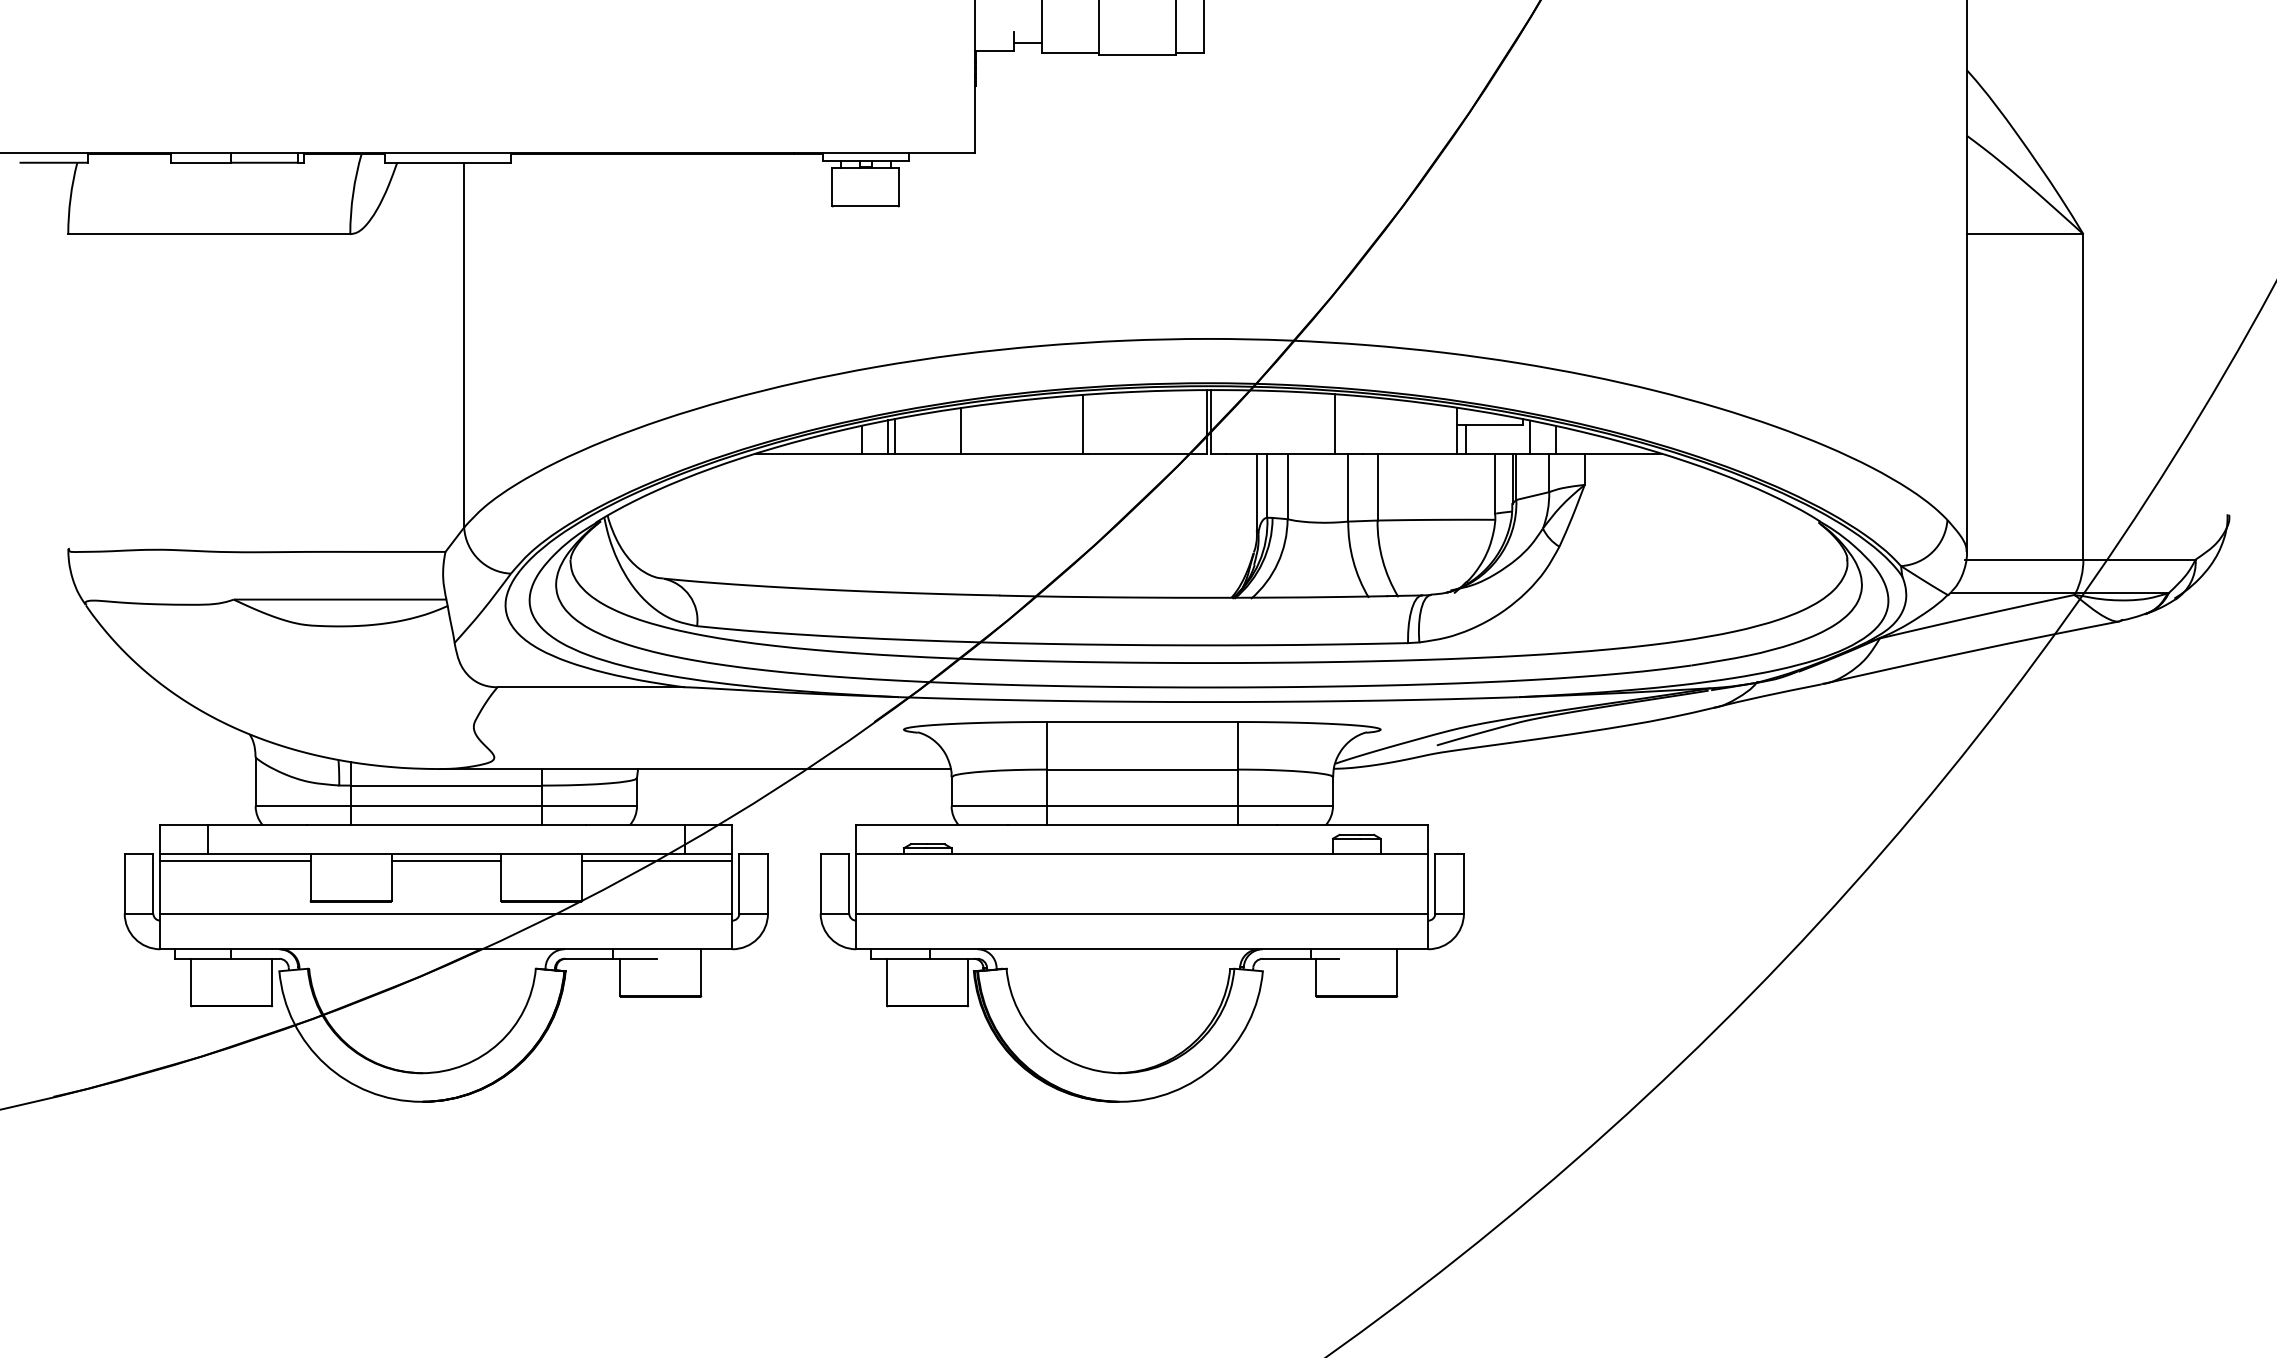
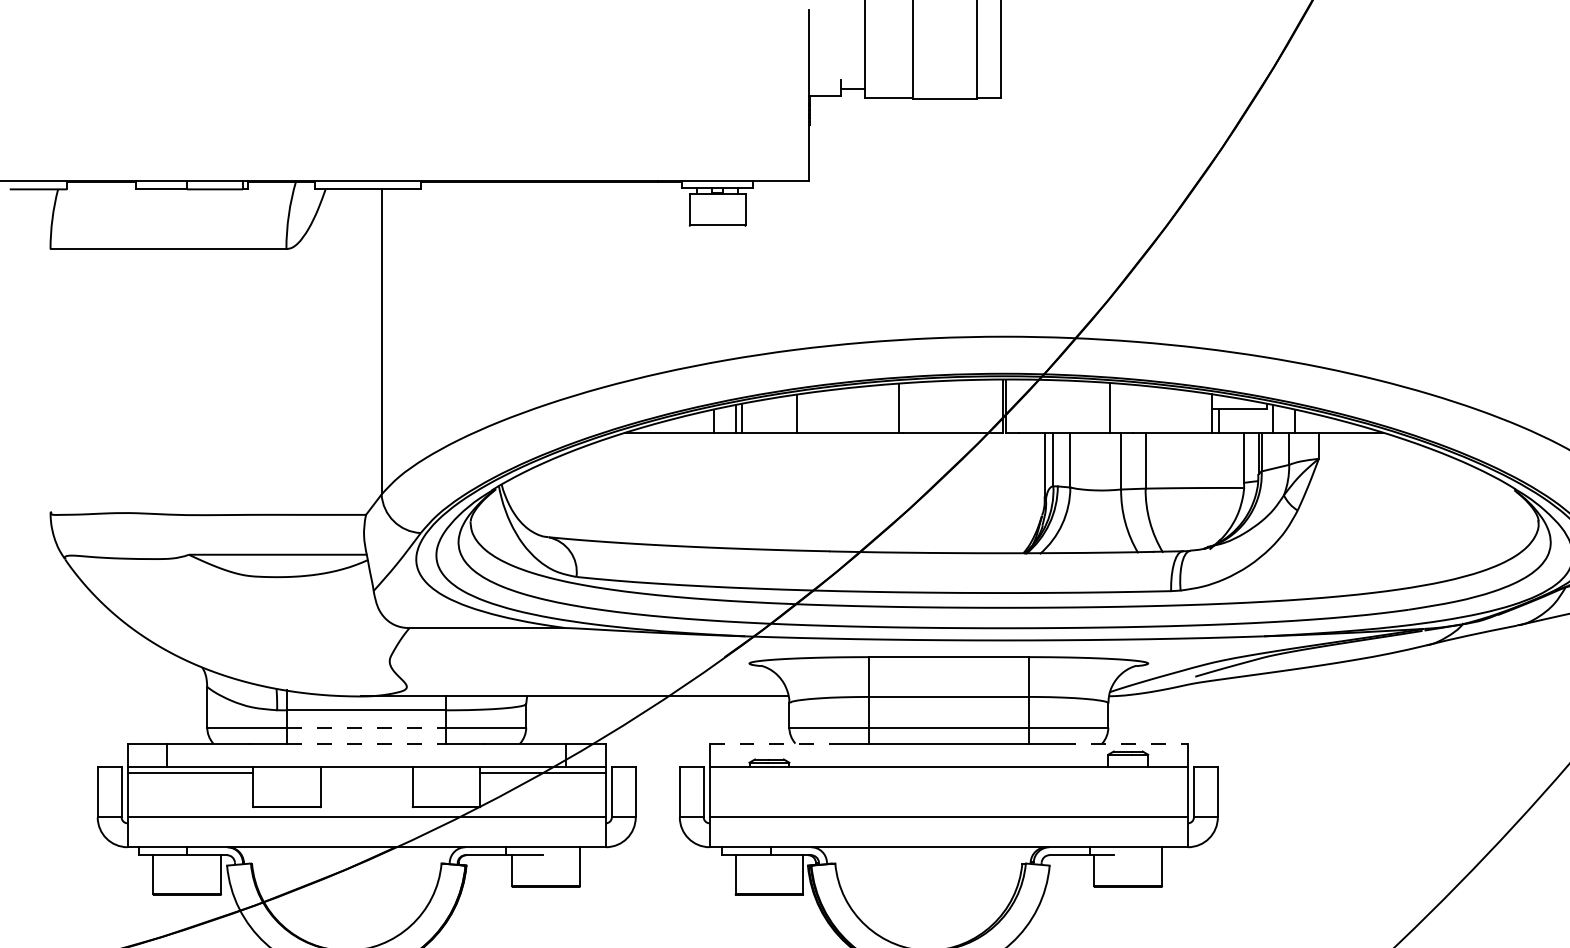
line: (446, 806) -> (366, 727), solid -> dashed
line: (446, 825) -> (366, 743), solid -> dashed
line: (931, 825) -> (772, 743), solid -> dashed
line: (1352, 825) -> (1124, 743), solid -> dashed
line: (446, 860) -> (366, 772), removed

